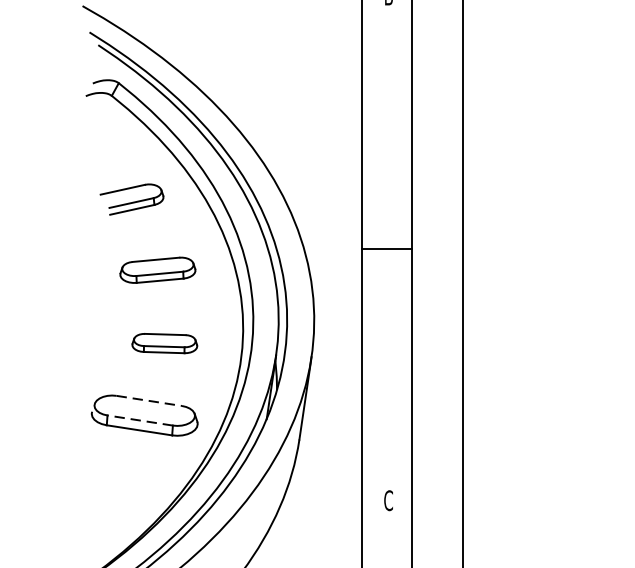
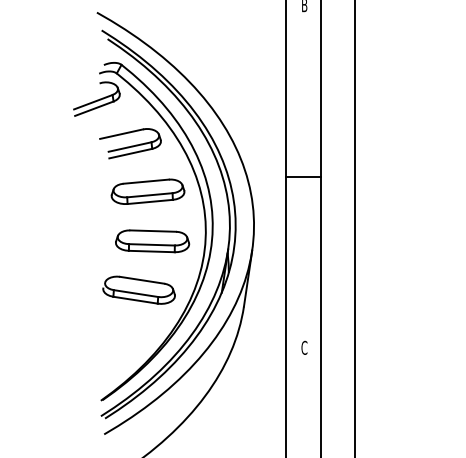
part: (81, 132) -> (96, 98), added
part: (132, 199) -> (130, 143), size x1.43
part: (157, 269) -> (147, 191), size x1.43
part: (164, 343) -> (152, 241), size x1.67
line: (149, 401) -> (142, 280), dashed -> solid
line: (139, 420) -> (135, 293), dashed -> solid

